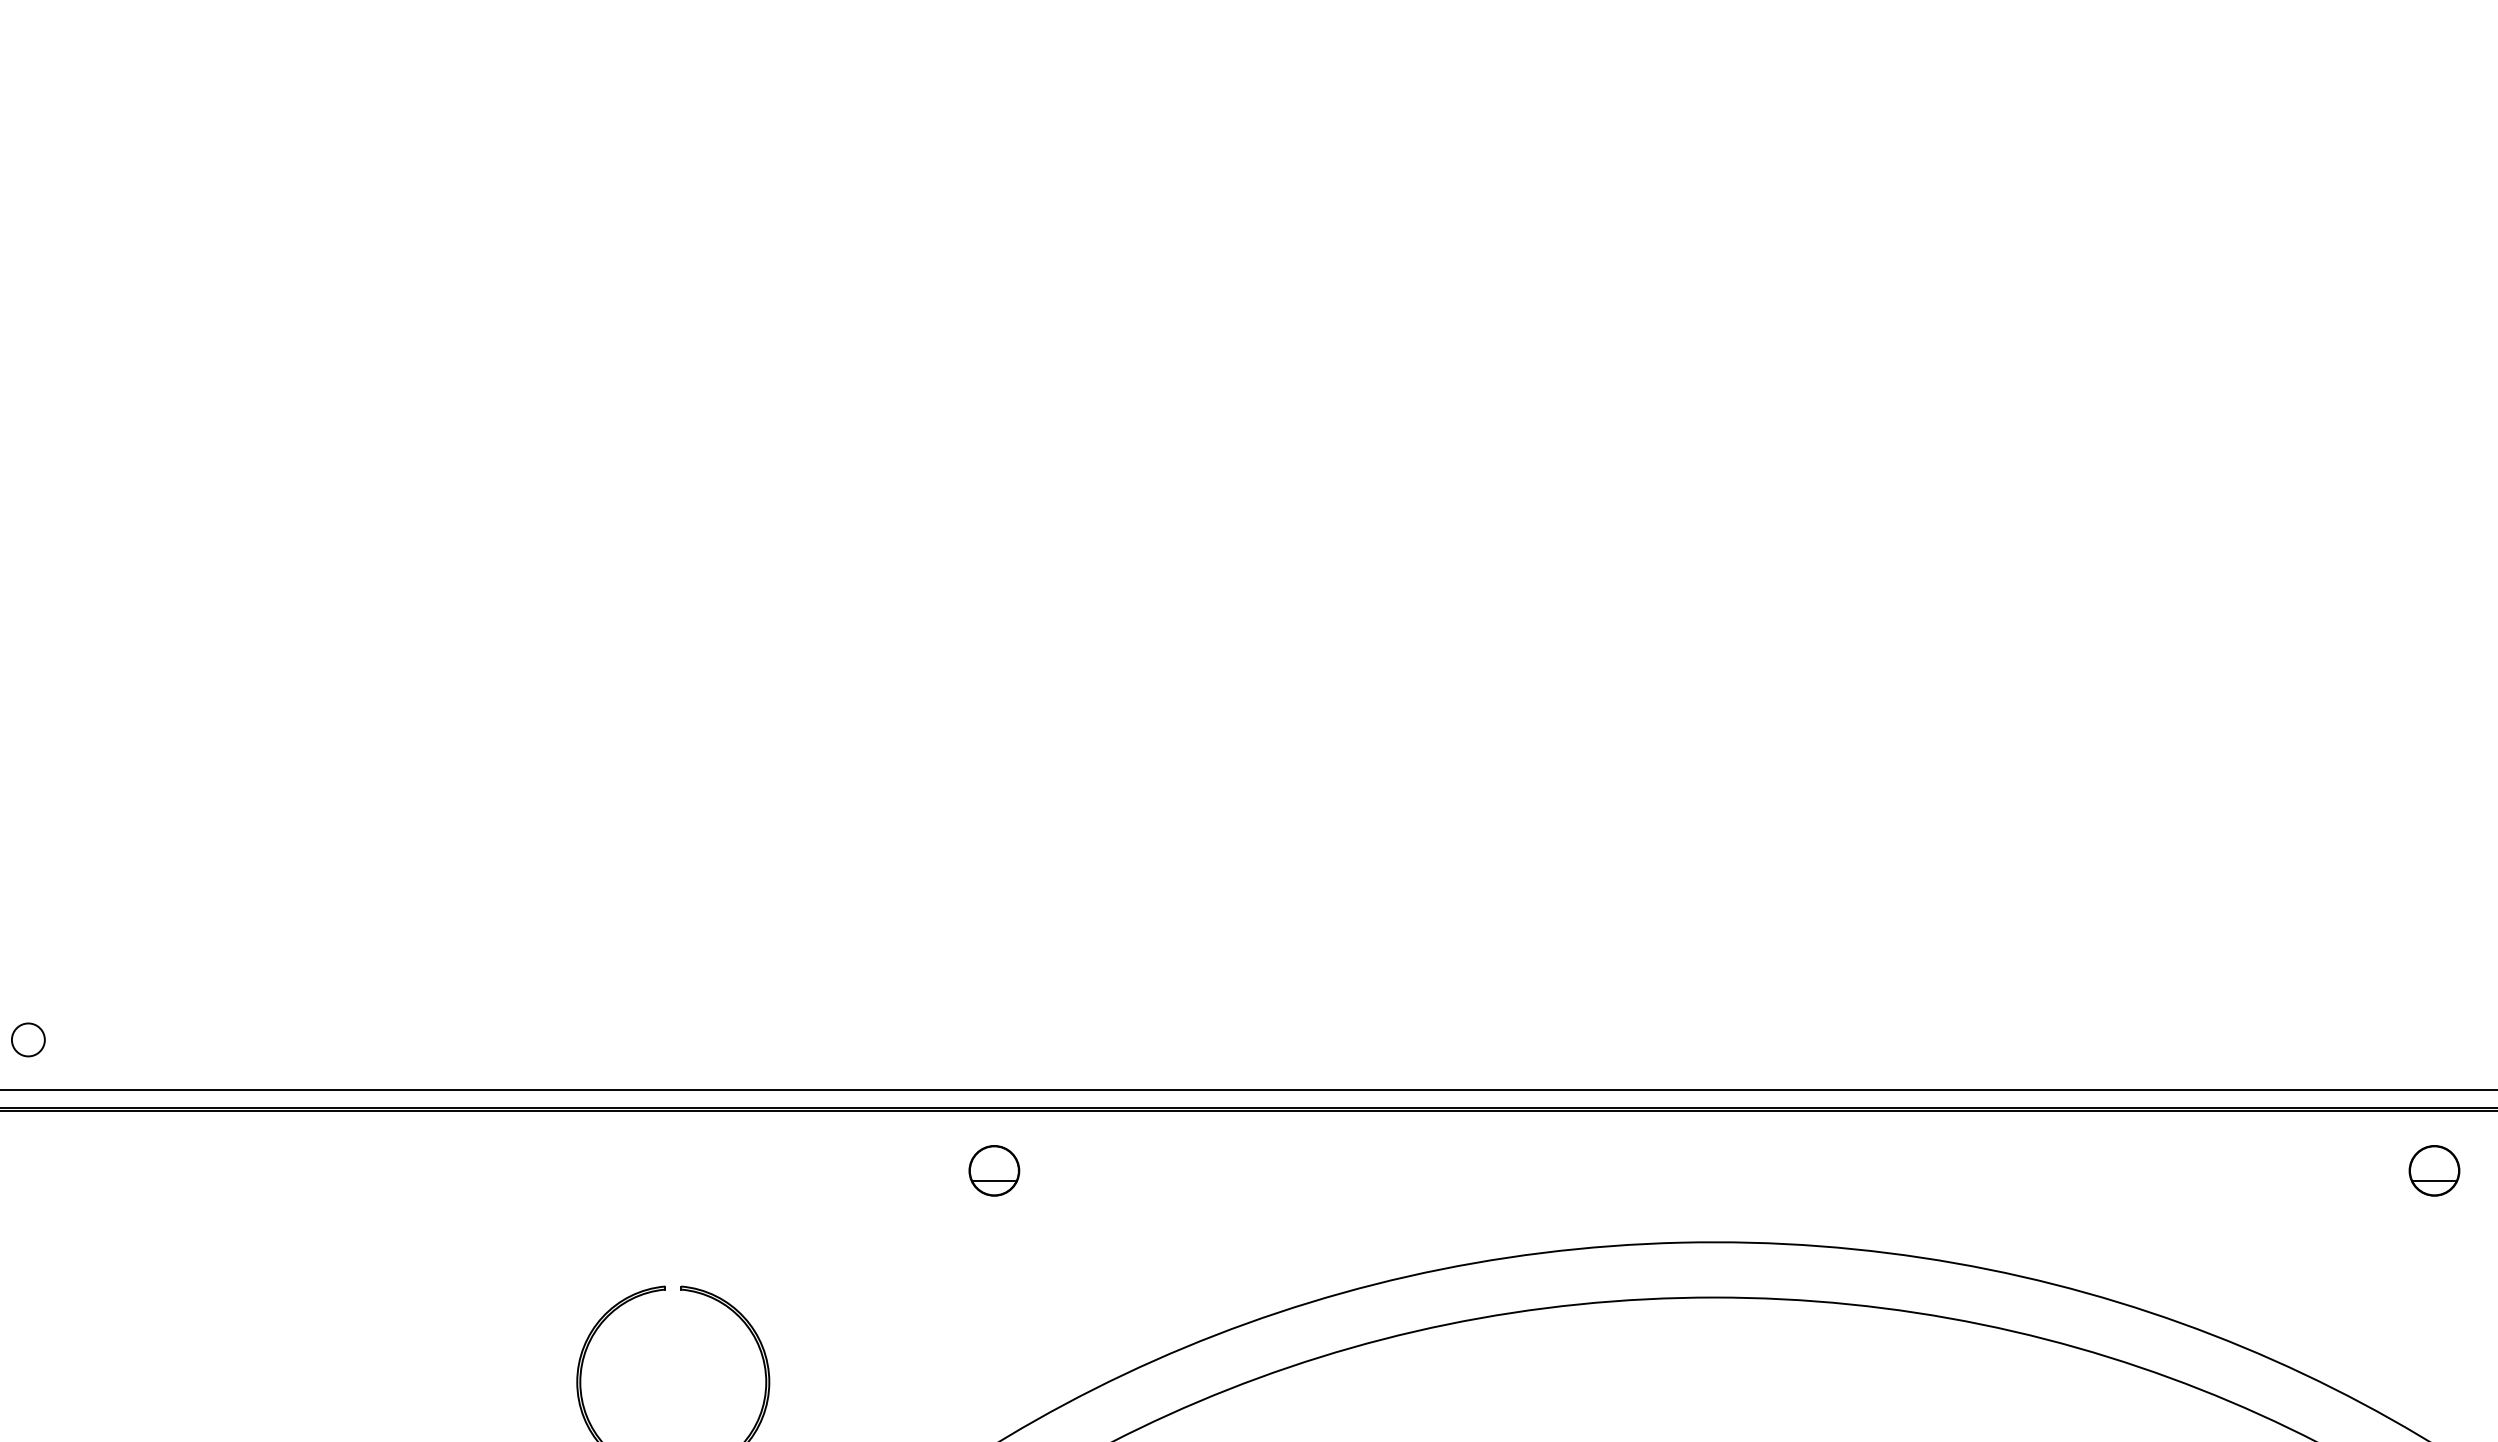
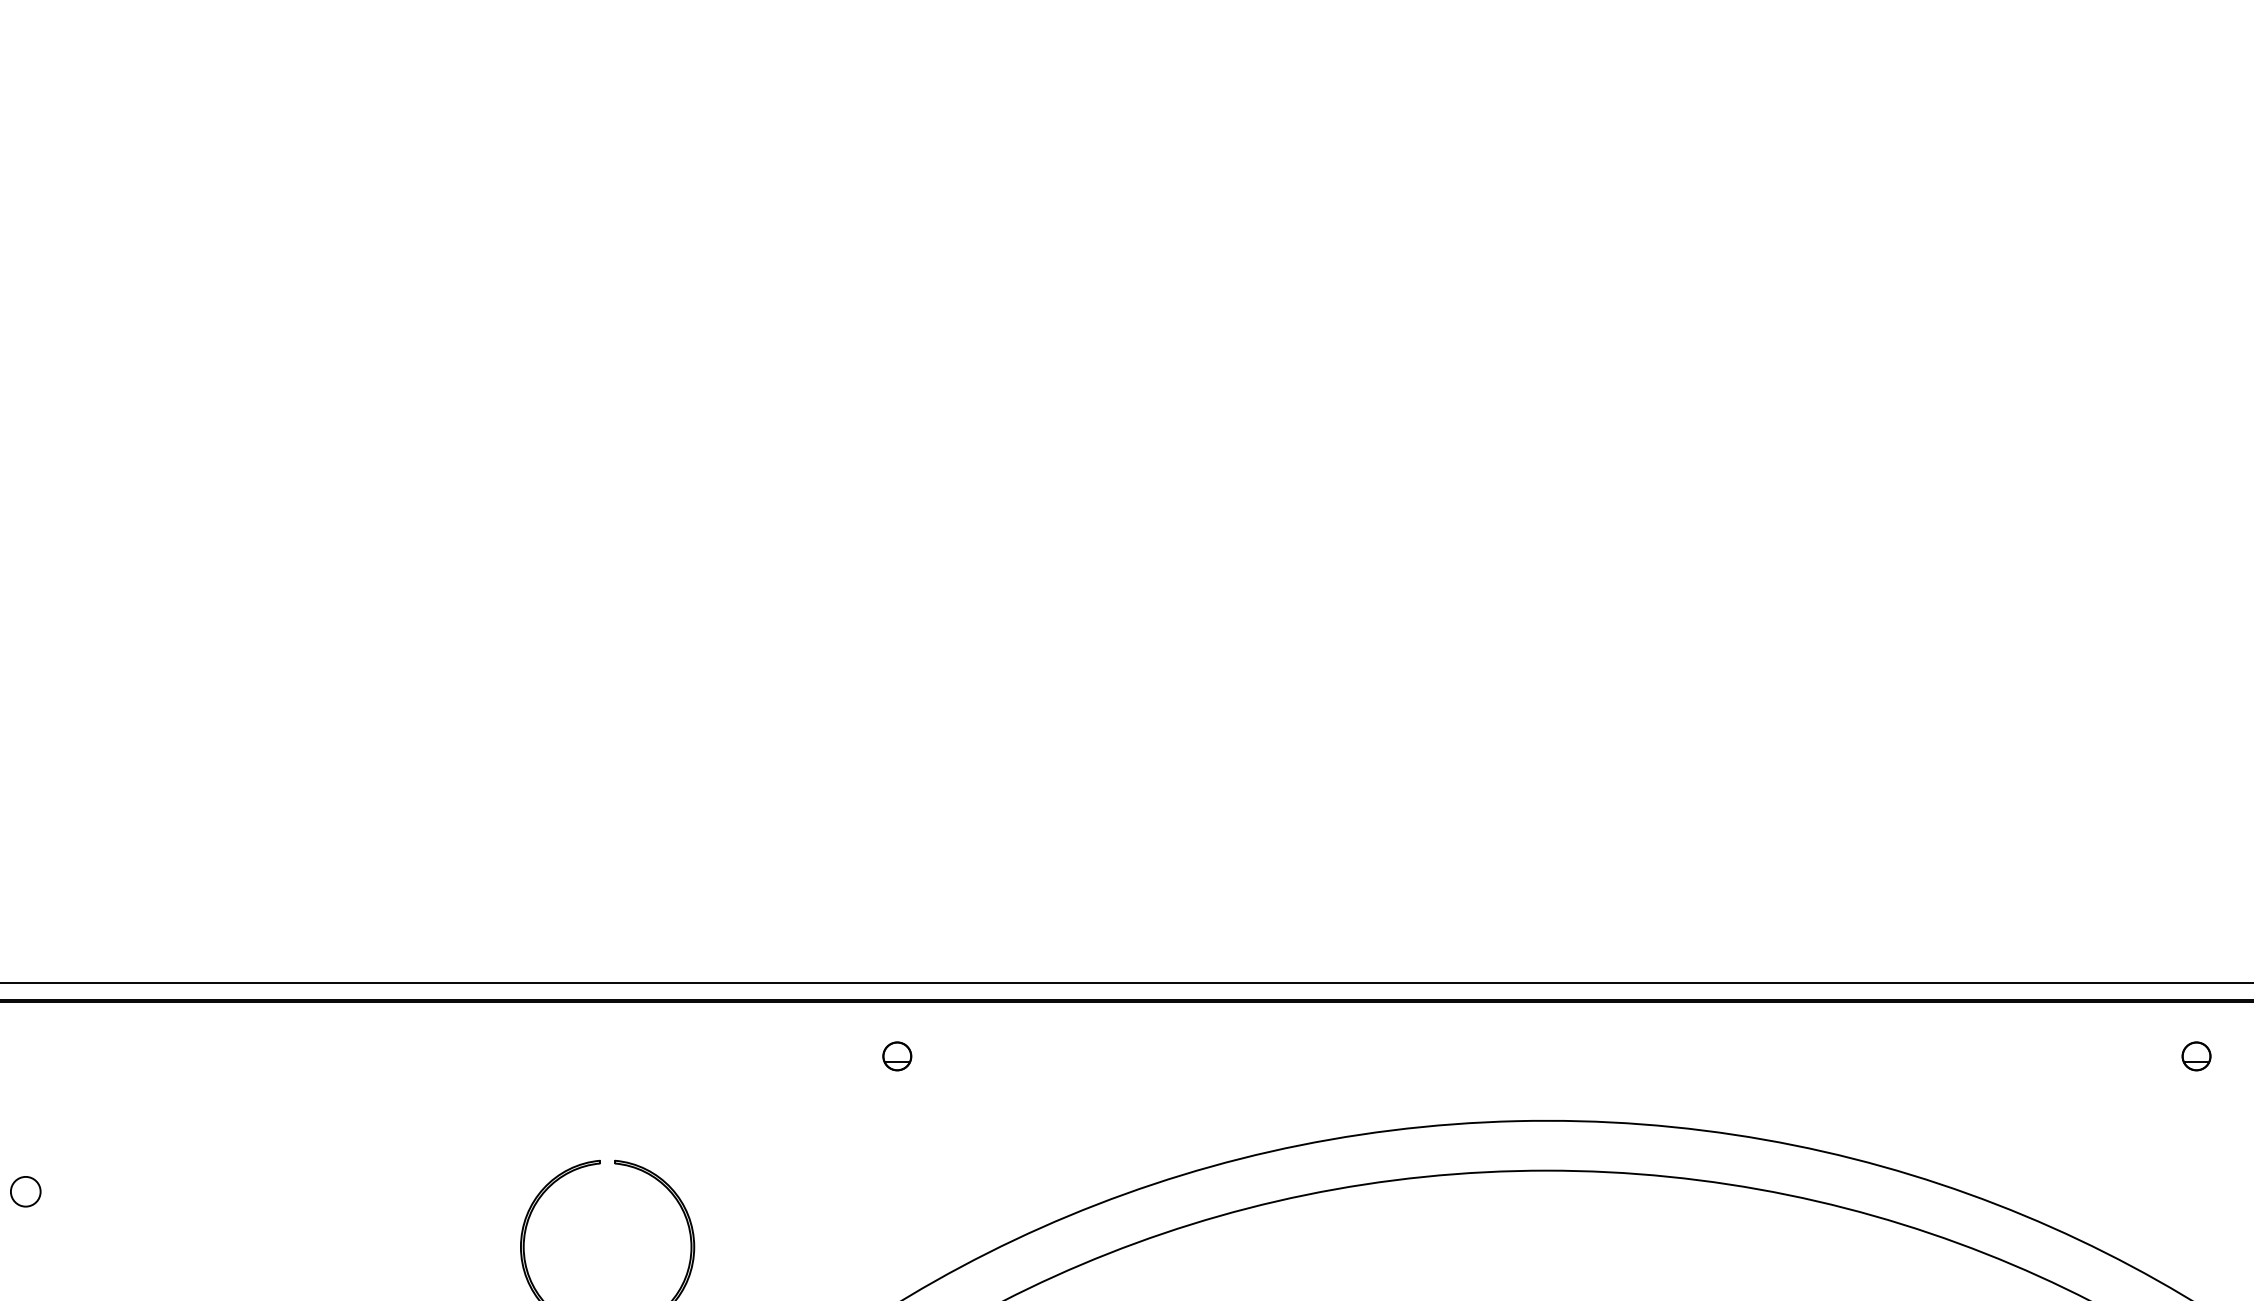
circle: (28, 1039) -> (25, 1191), moved
part: (994, 1170) -> (897, 1056), size x0.62
part: (2434, 1170) -> (2196, 1056), size x0.62

